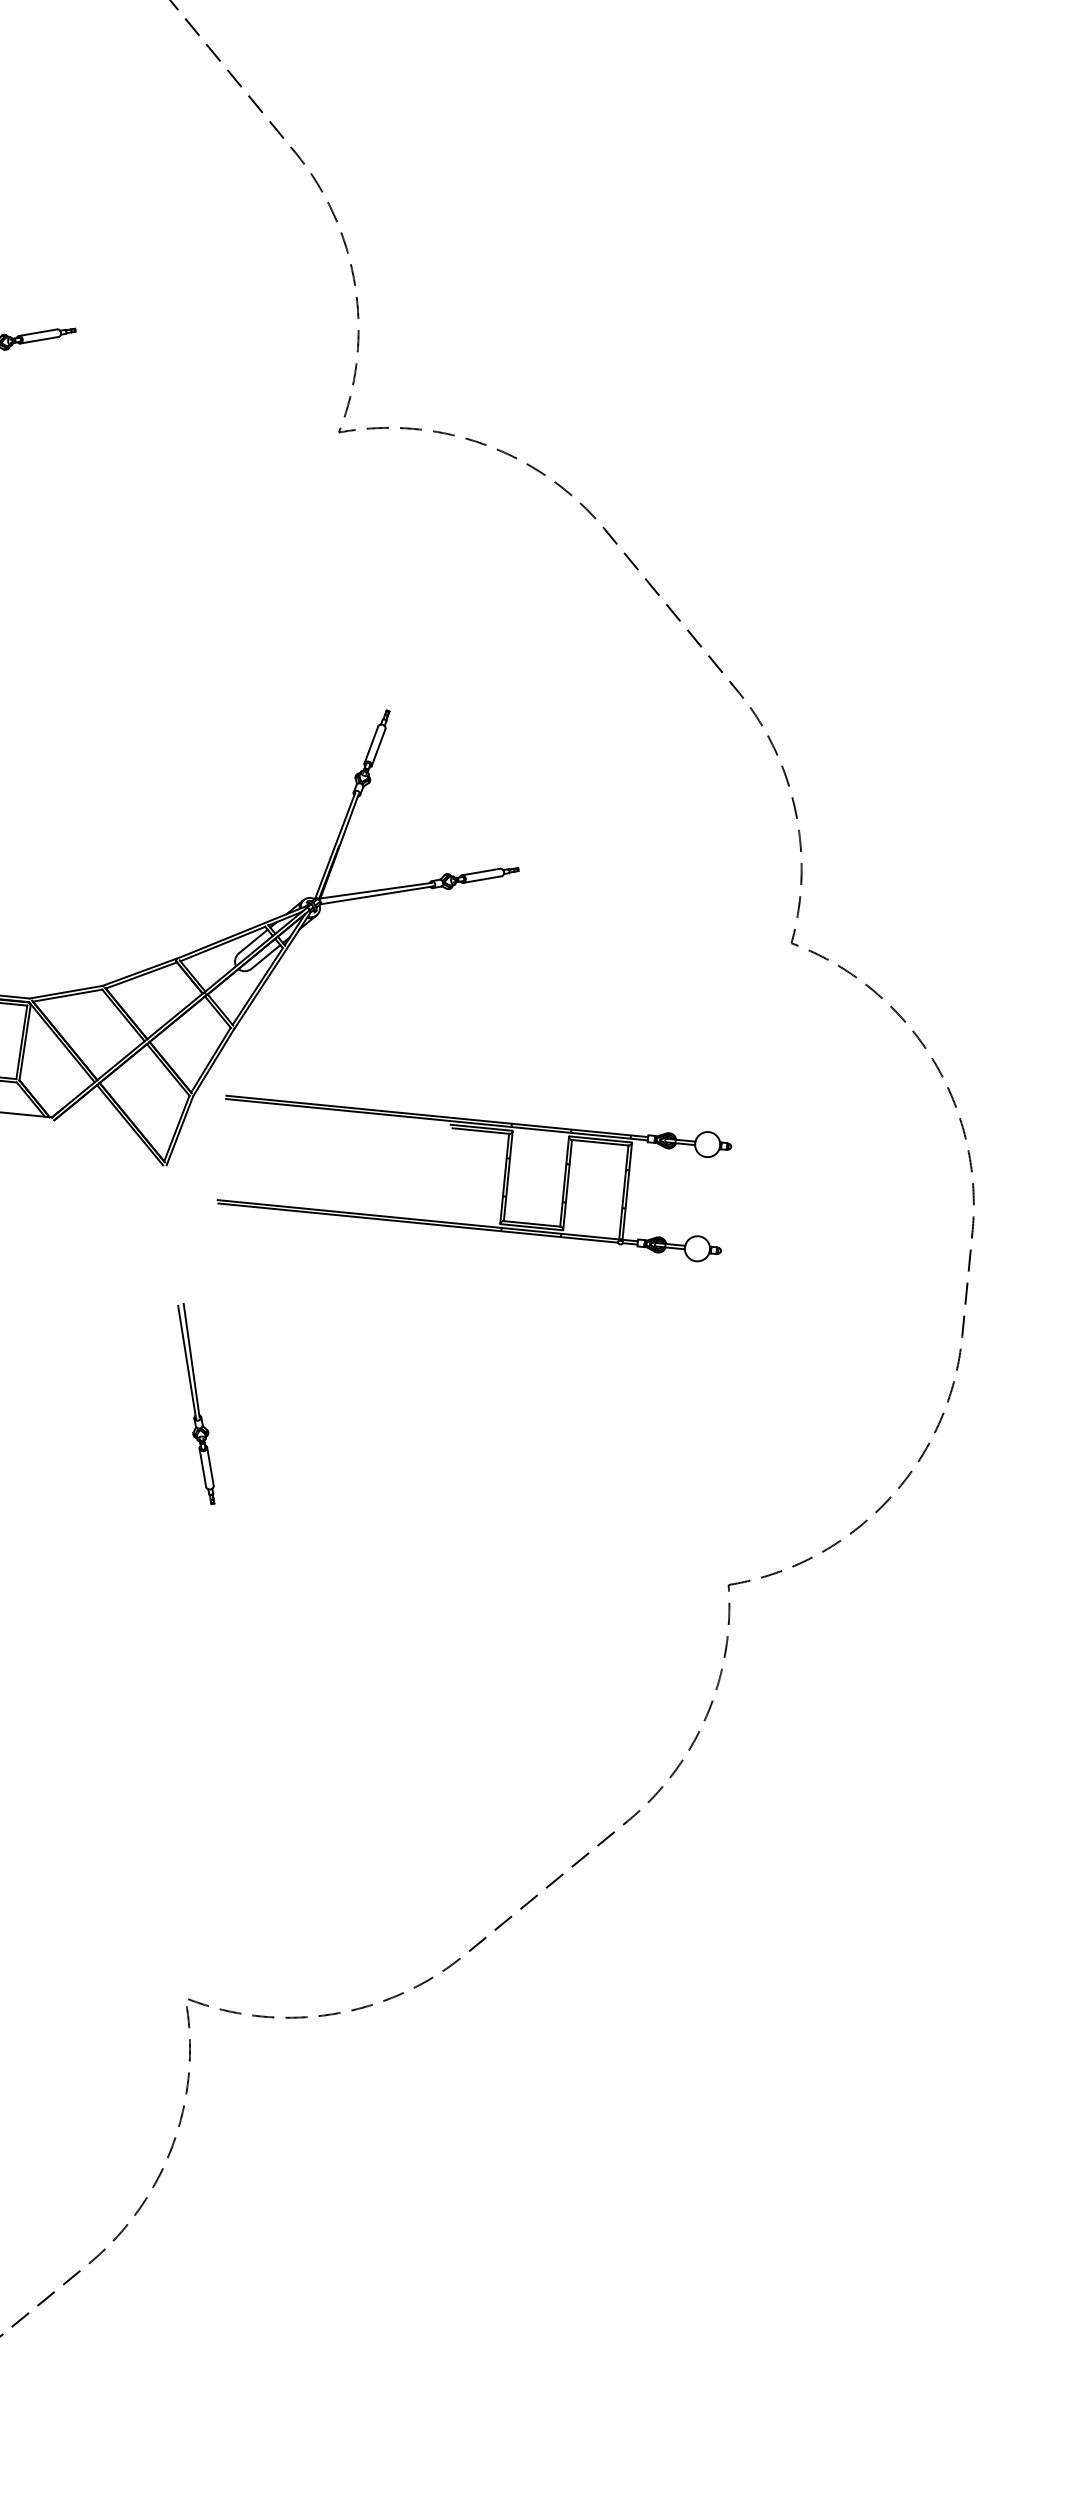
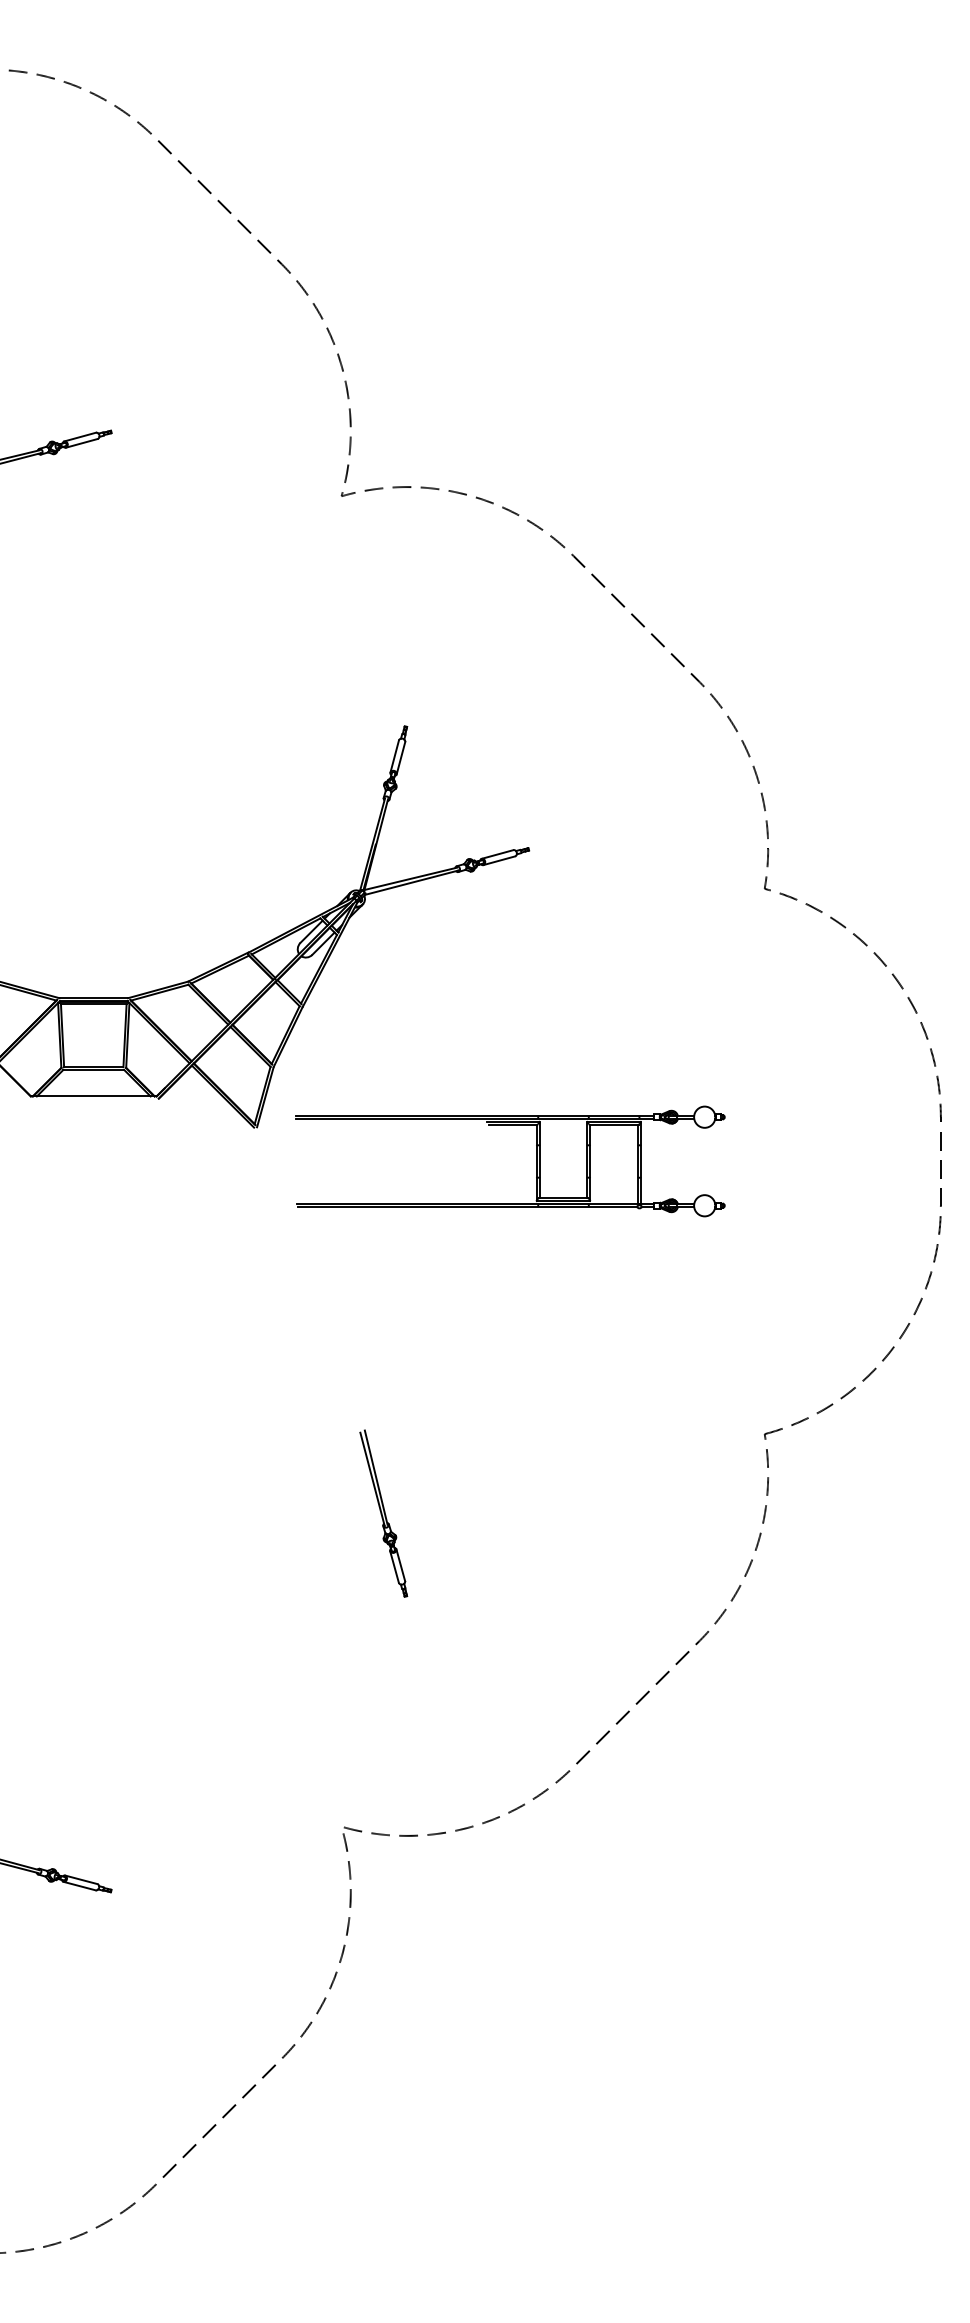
part: (504, 1177) -> (536, 1161), moved
part: (196, 1403) -> (383, 1513), moved

